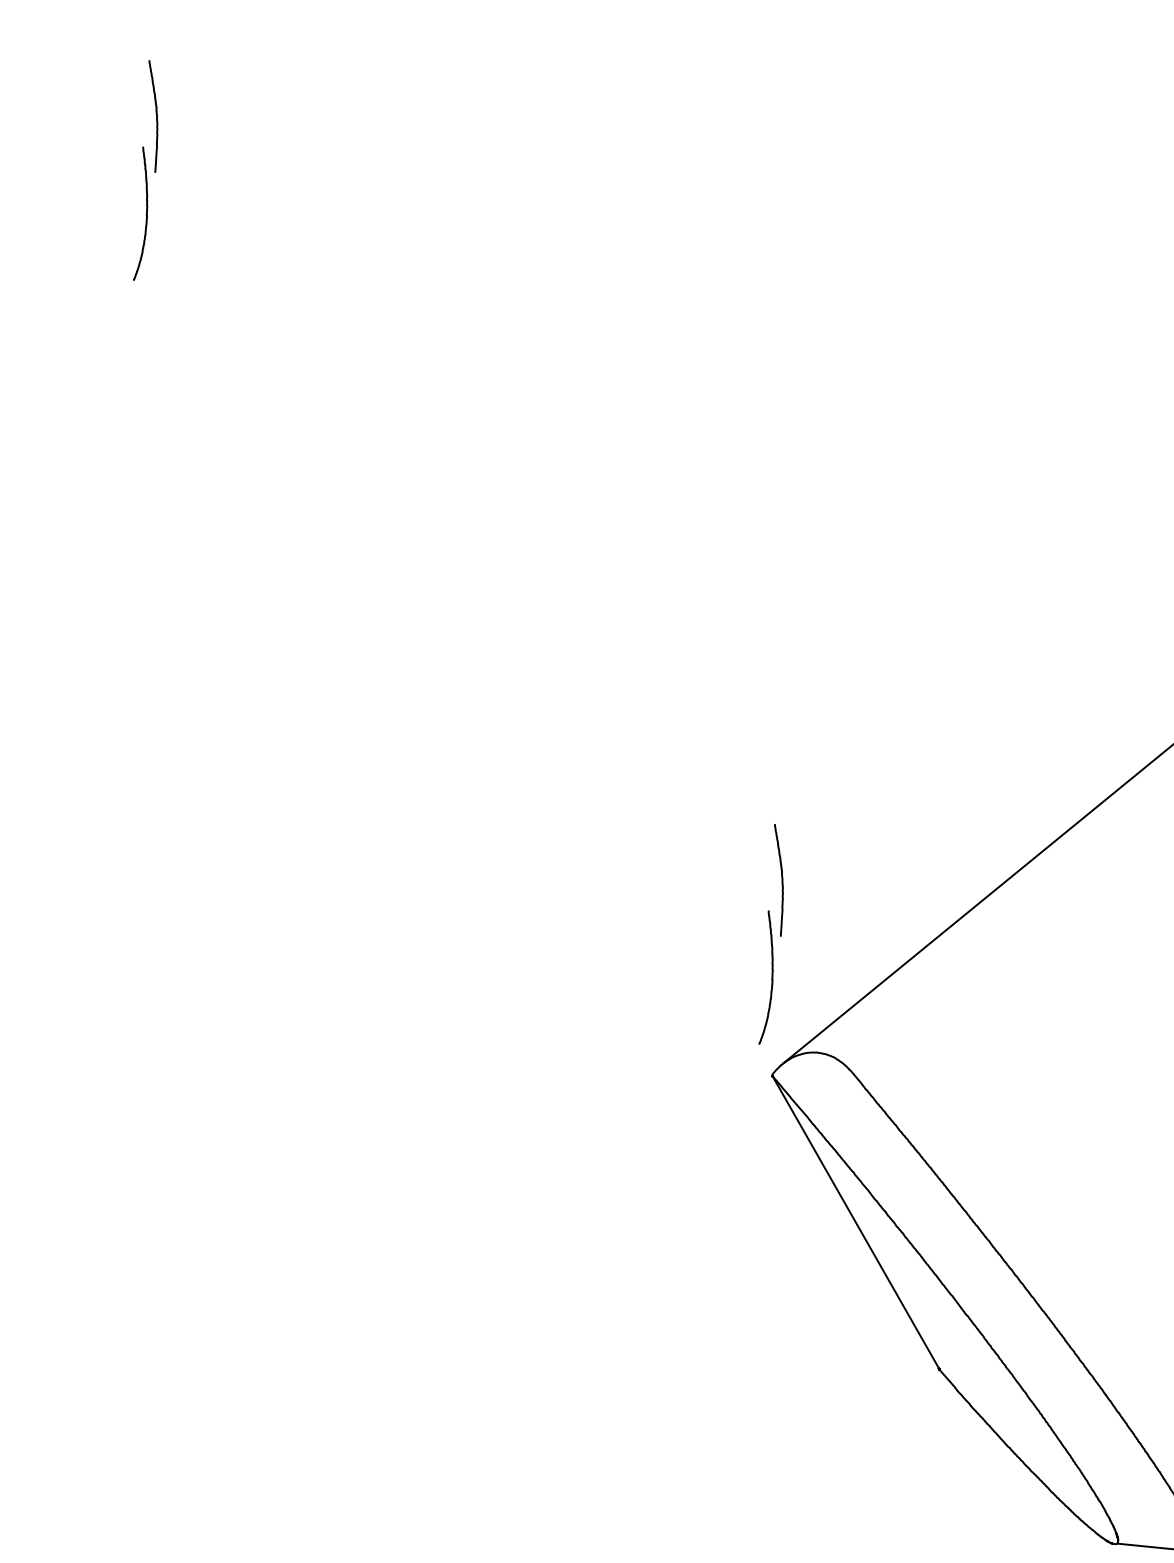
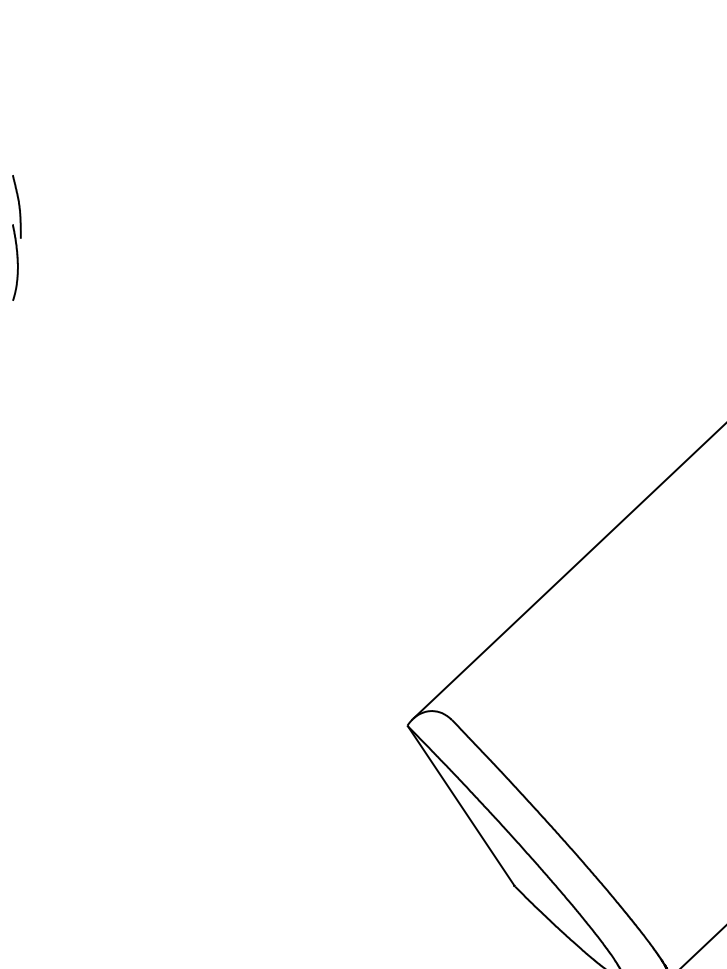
part: (773, 933) -> (402, 645), removed

